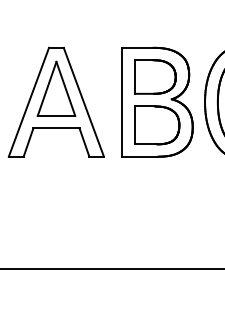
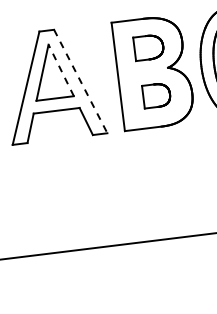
part: (155, 76) -> (148, 47), size x0.7
line: (65, 88) -> (60, 70), solid -> dashed
line: (84, 102) -> (81, 81), solid -> dashed
part: (157, 125) -> (156, 95), size x0.6

